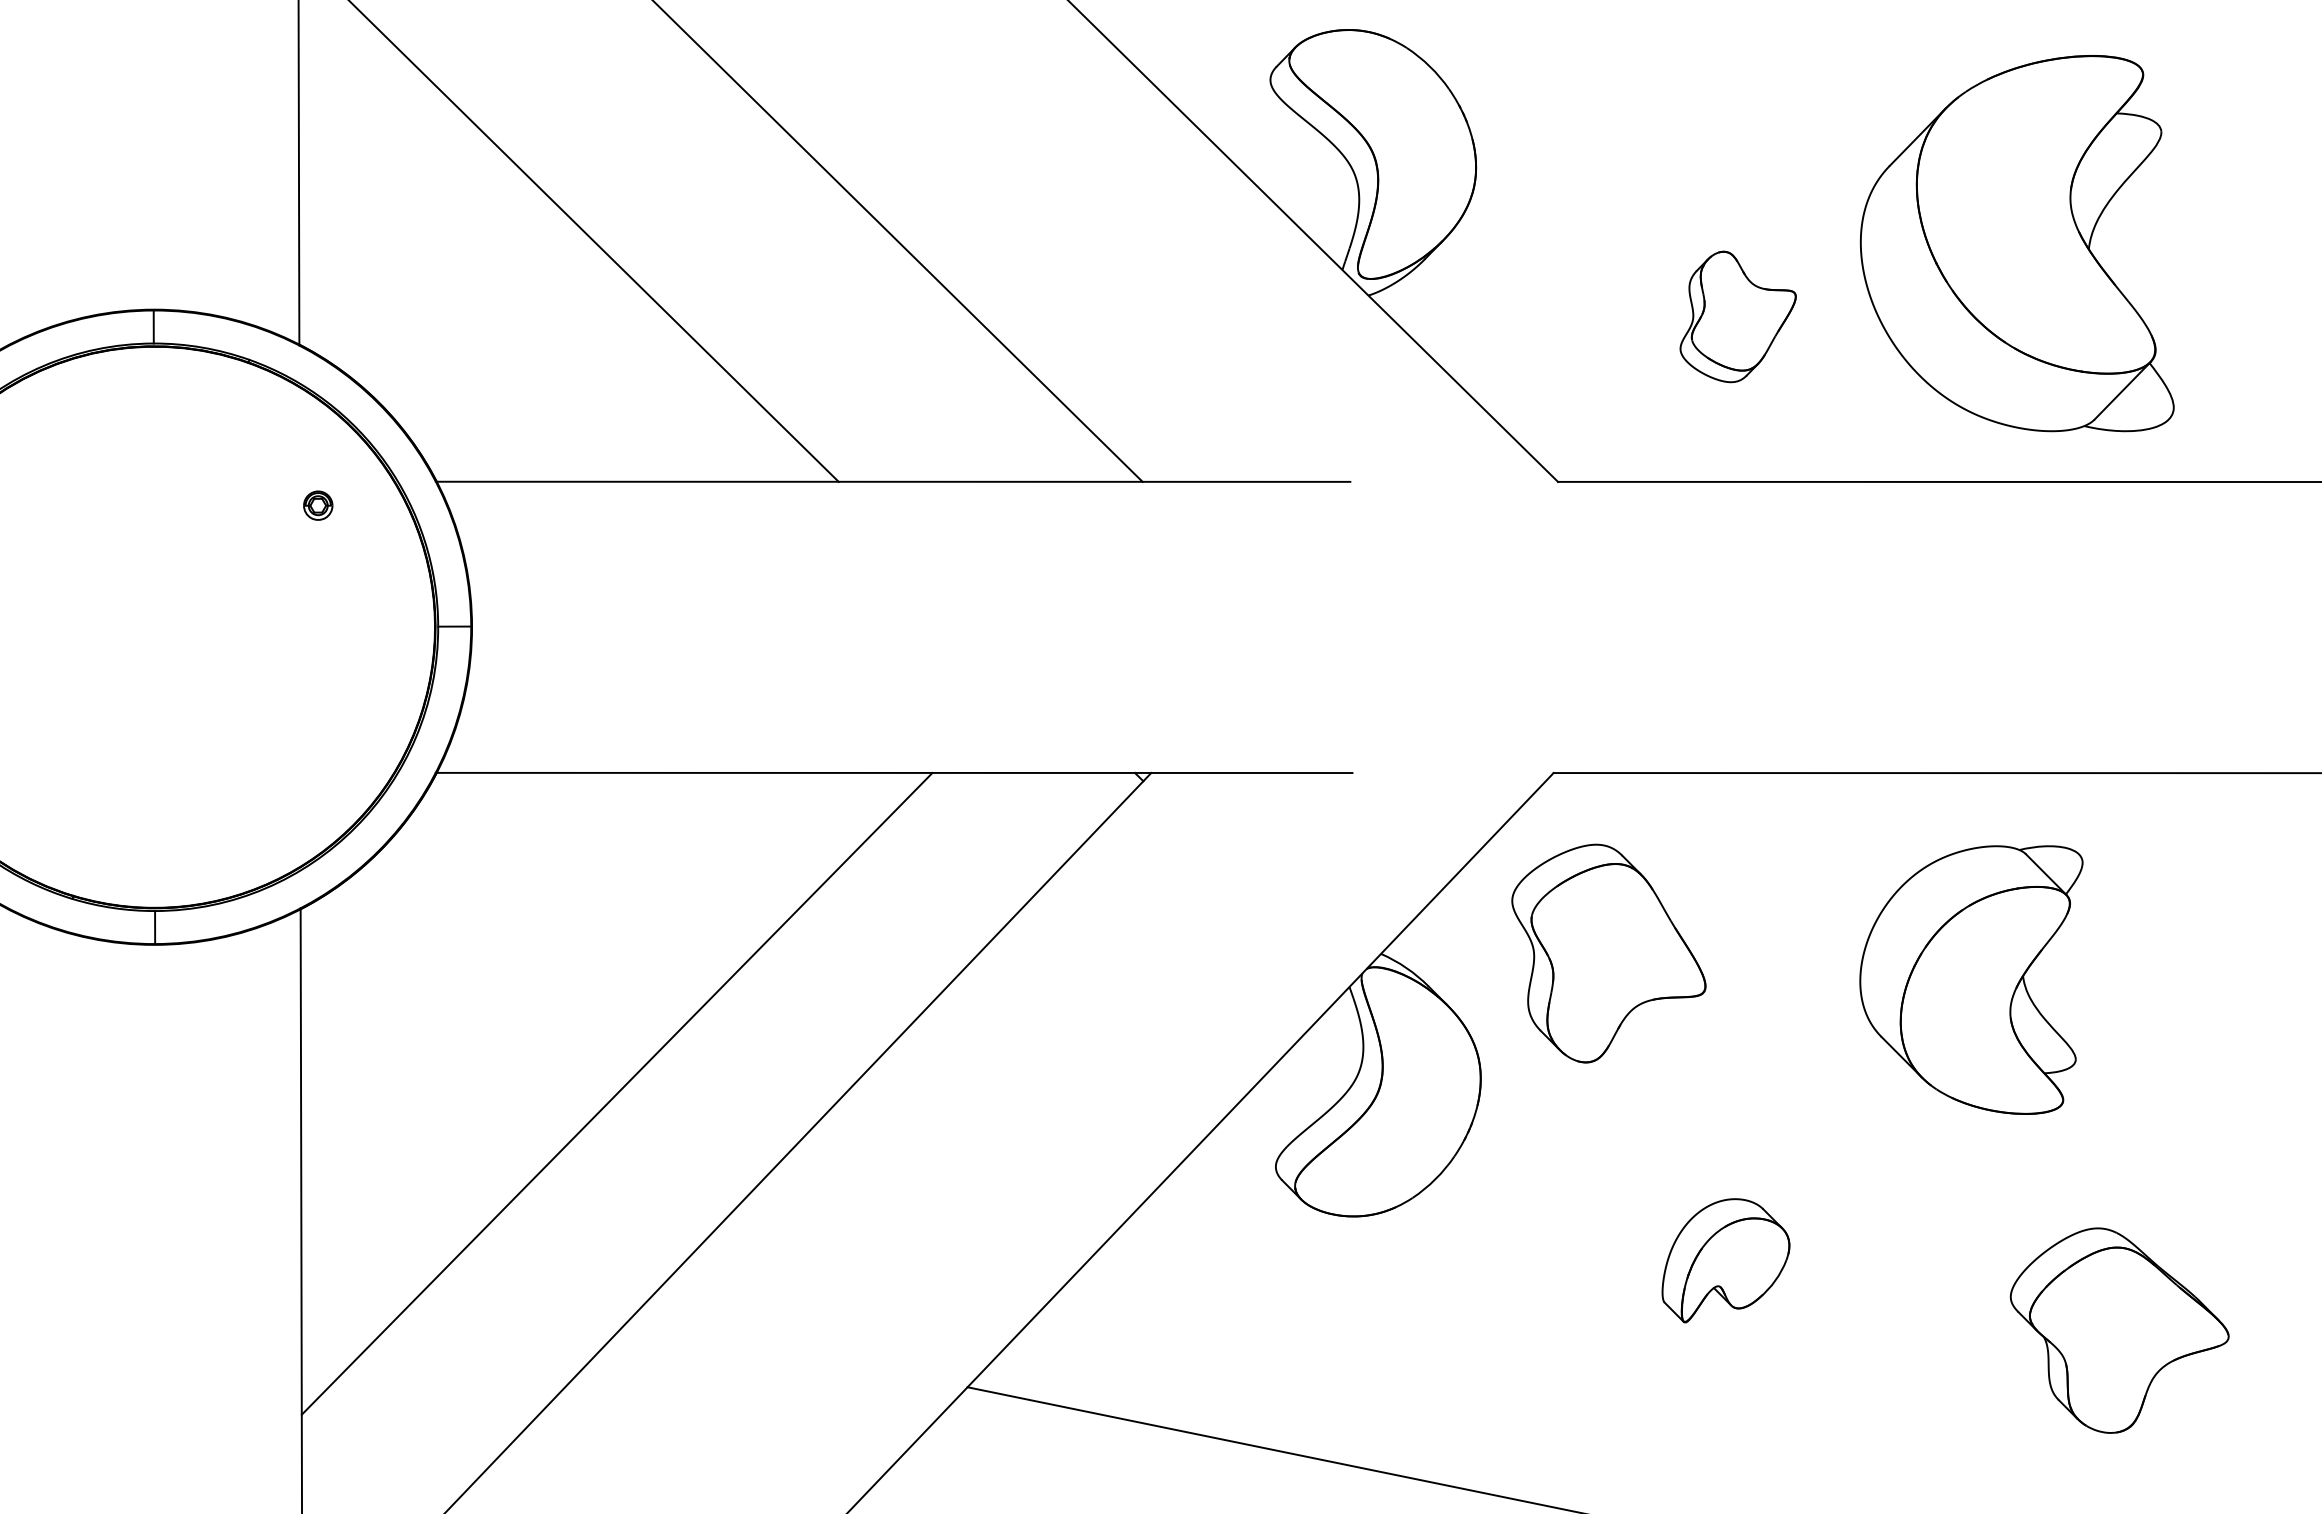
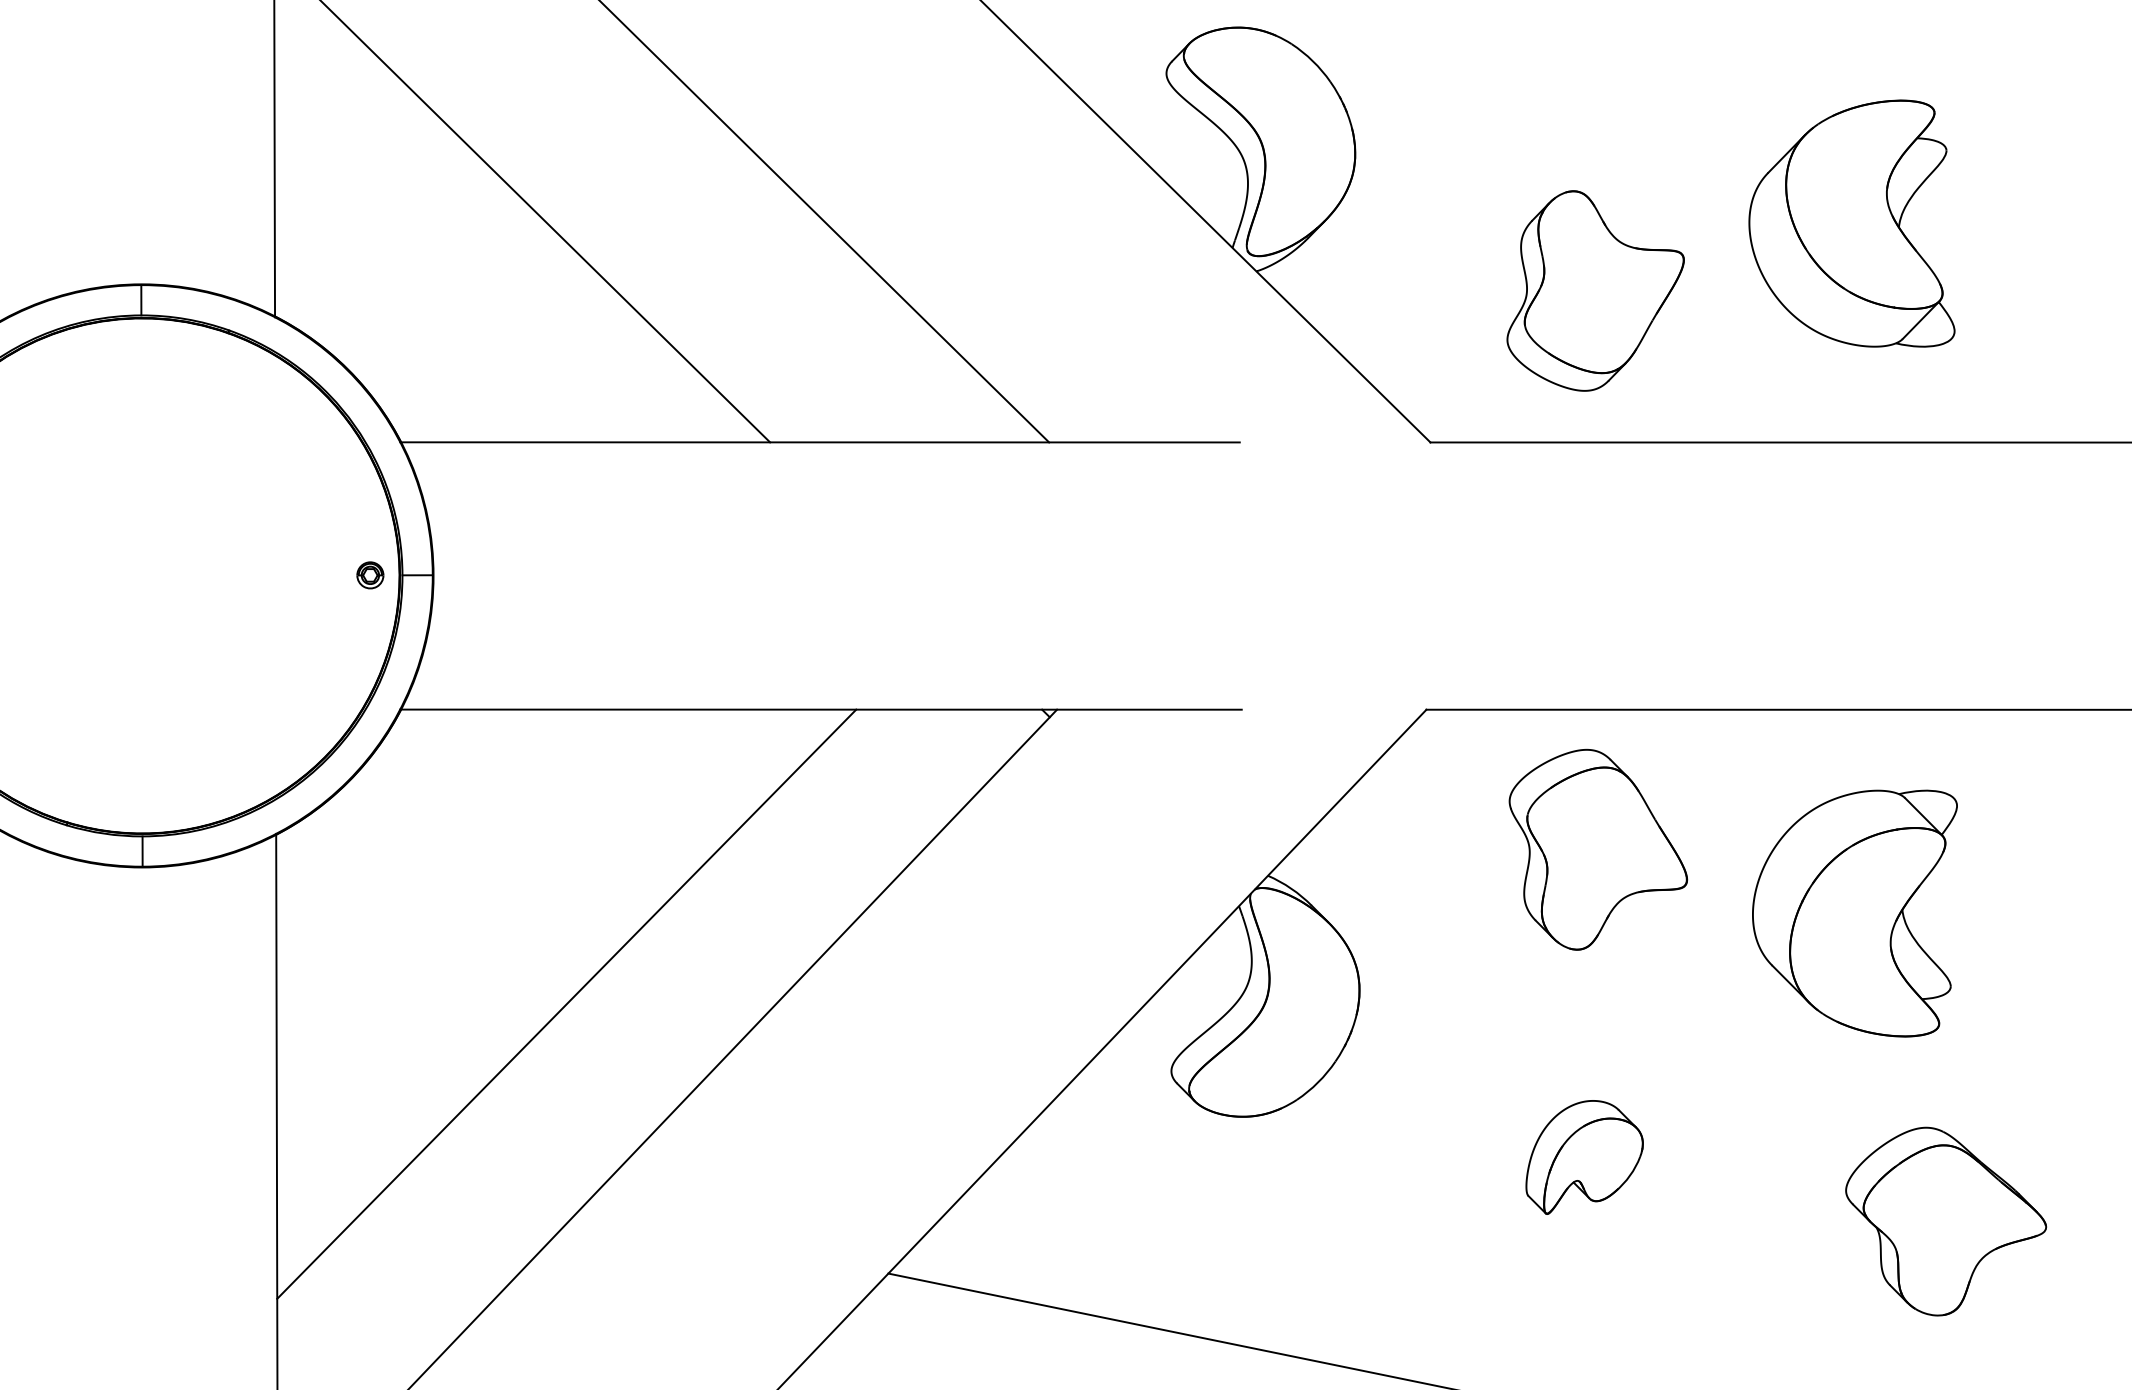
part: (2016, 243) -> (1851, 223), size x0.71
part: (1738, 316) -> (1596, 290), size x1.67
part: (318, 505) -> (370, 575), moved
part: (1608, 953) -> (1597, 849), moved
part: (1971, 979) -> (1855, 913), moved

